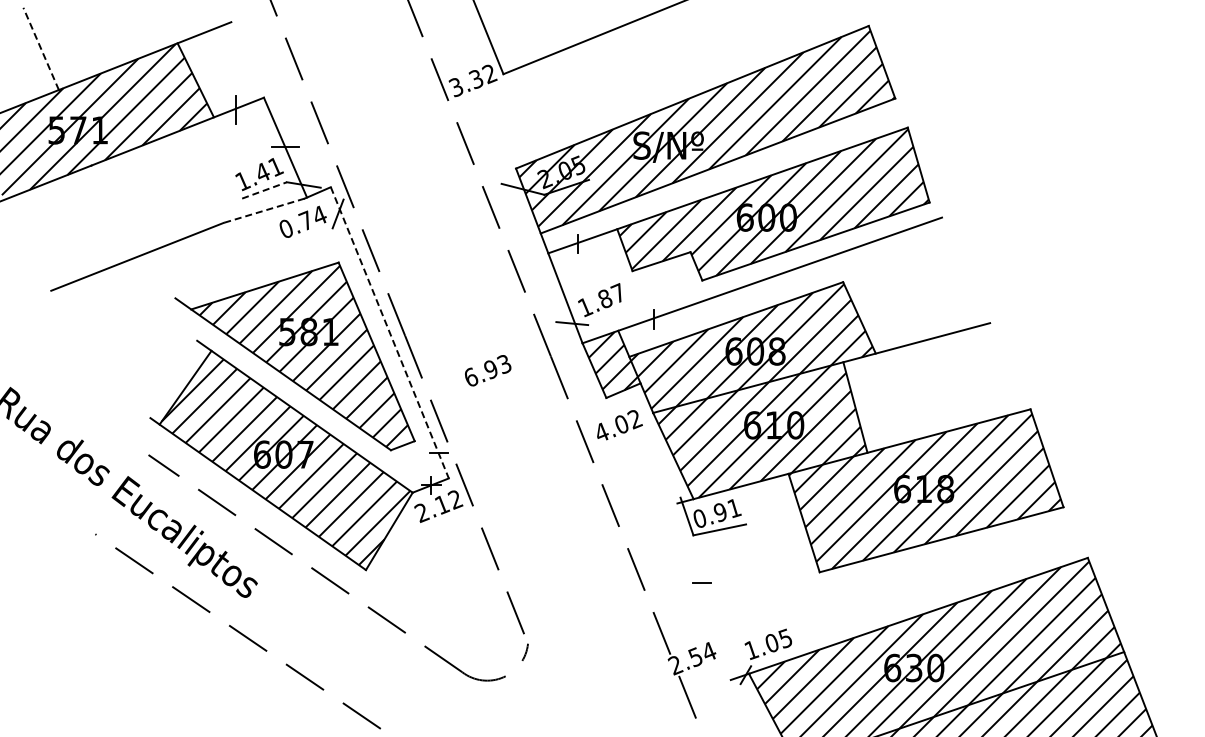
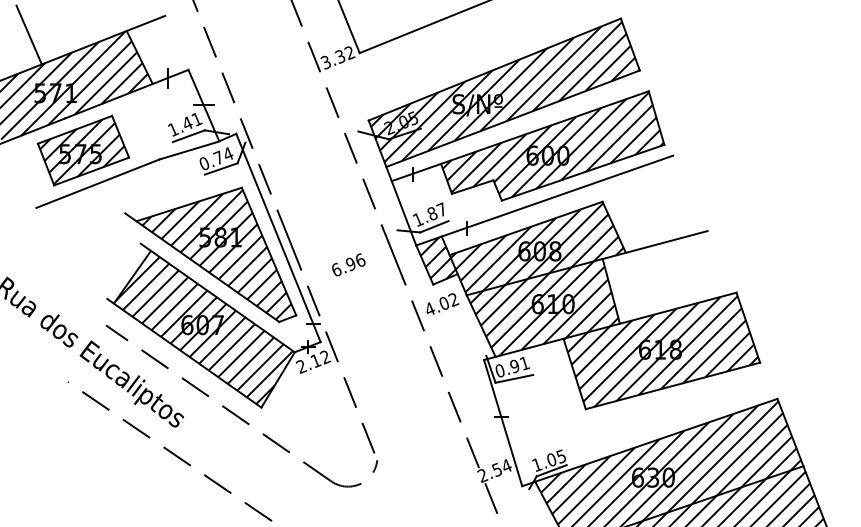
line: (41, 48) -> (29, 34), dashed -> solid
line: (264, 190) -> (188, 136), dashed -> solid
part: (116, 210) -> (83, 150), added
line: (263, 210) -> (188, 150), dashed -> solid
line: (309, 236) -> (221, 169), added
line: (607, 317) -> (434, 227), added
line: (390, 333) -> (278, 238), dashed -> solid
text: (504, 364) -> (360, 260), 6.93 -> 6.96
line: (703, 591) -> (502, 422), added
line: (772, 658) -> (552, 470), added

